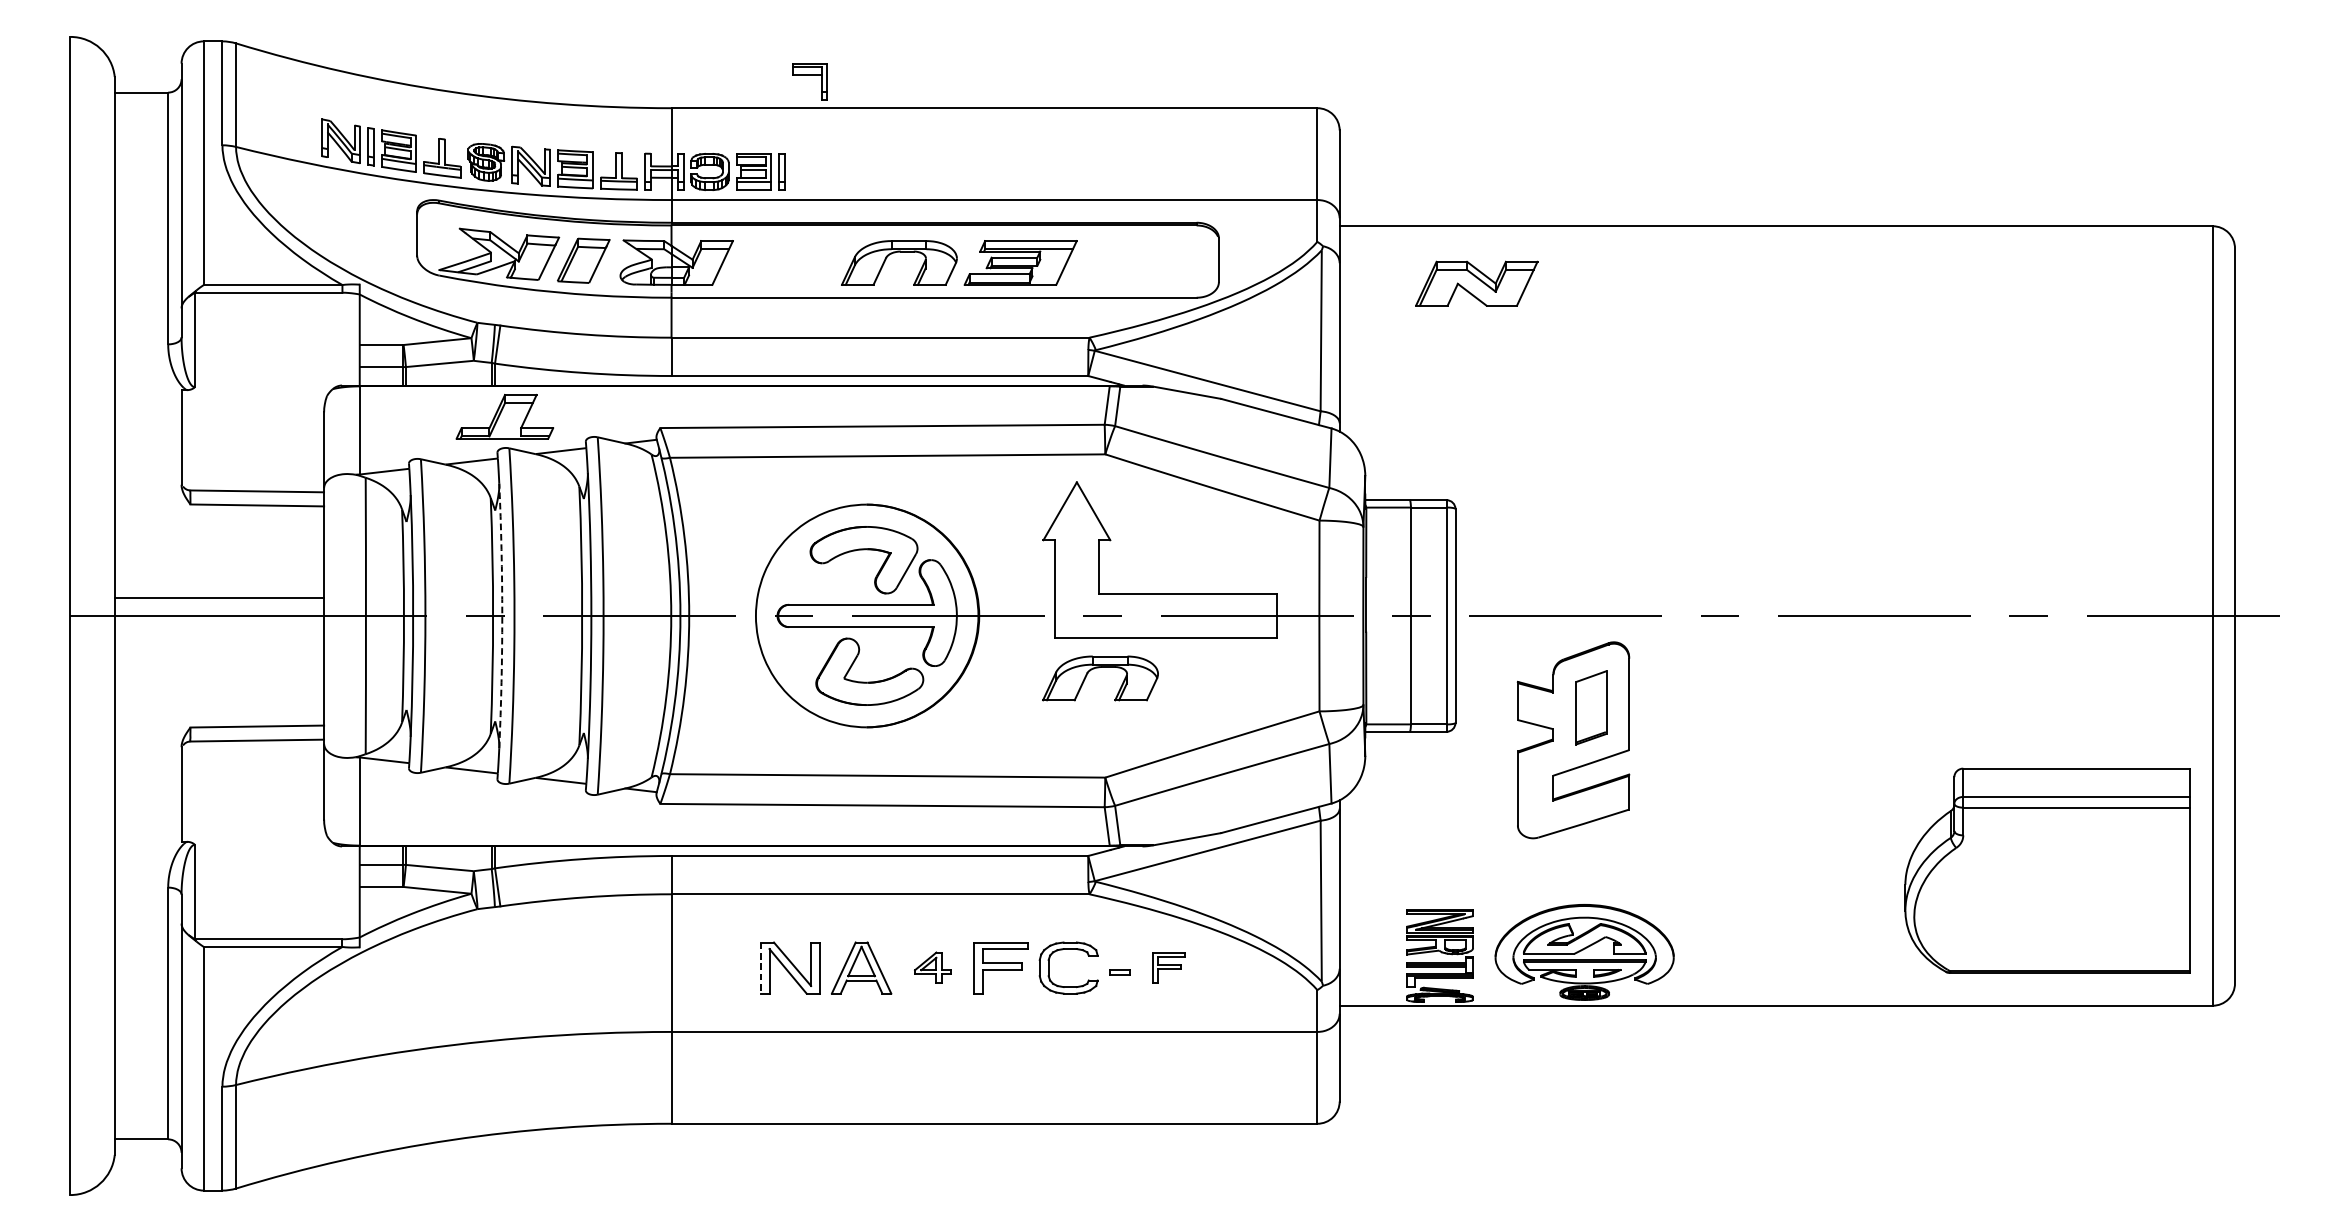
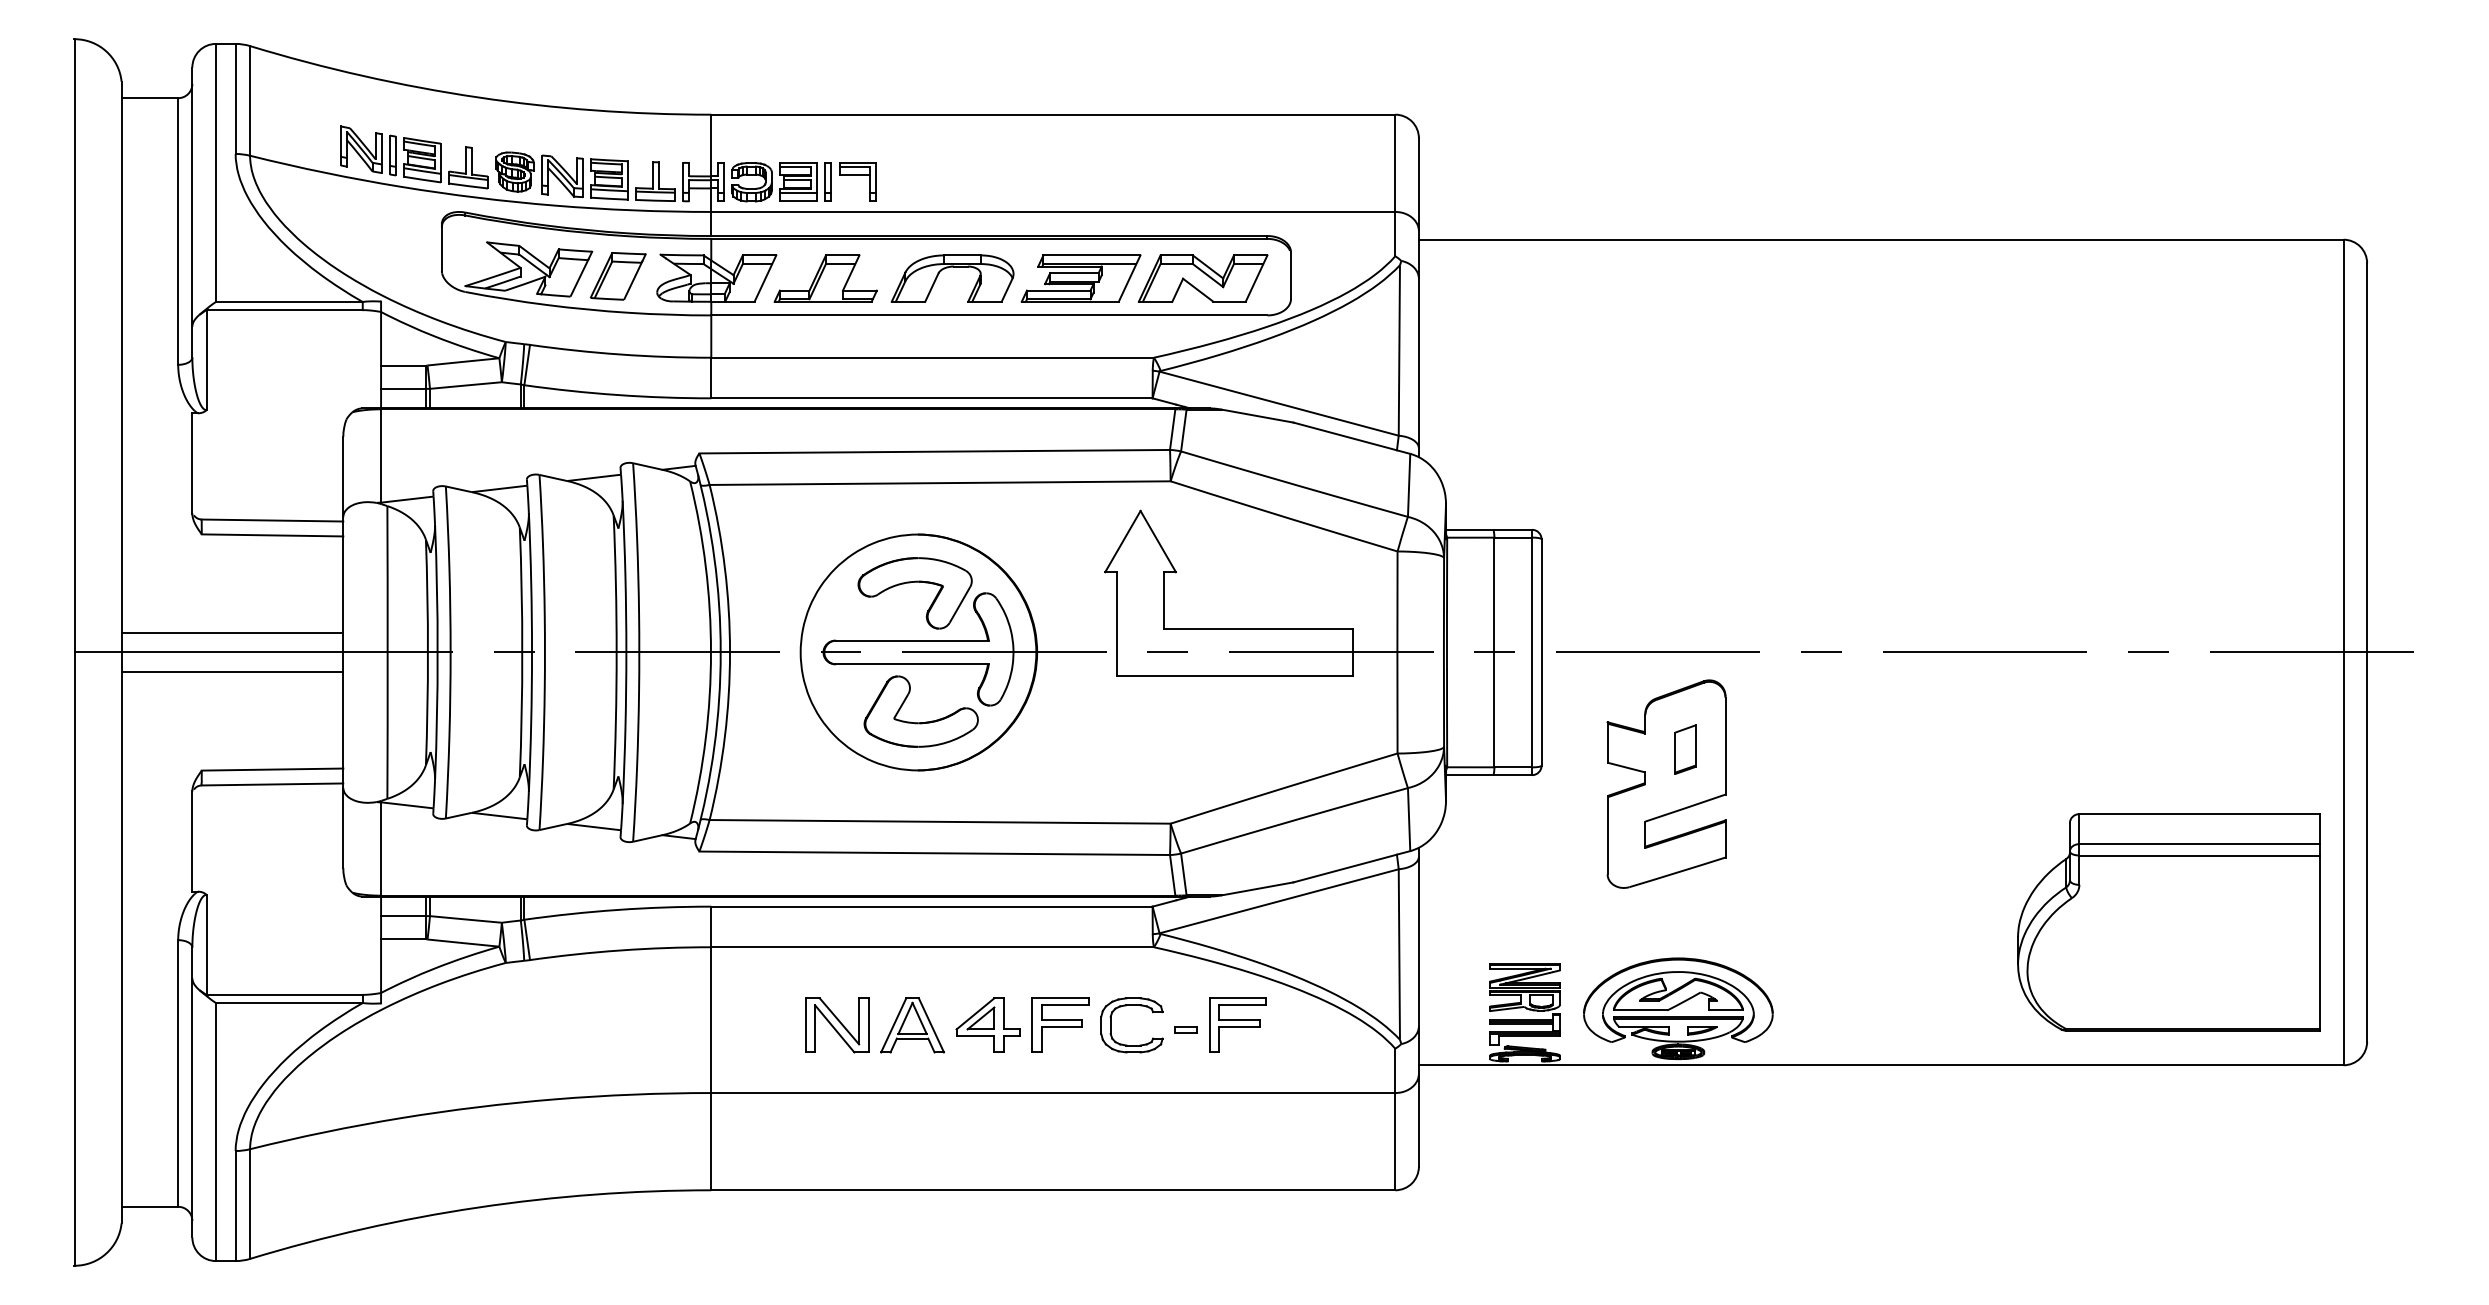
part: (809, 81) -> (857, 181), moved
part: (1477, 283) -> (1203, 278), moved
part: (504, 416) -> (825, 278), moved
arc: (502, 616) -> (532, 652), dashed -> solid
line: (219, 633) -> (232, 671), added
part: (1100, 667) -> (1165, 707), removed
part: (1591, 707) -> (1685, 749), size x0.62
part: (932, 967) -> (987, 1024), size x1.67
part: (1168, 967) -> (1237, 1024), size x1.67
line: (760, 968) -> (805, 1025), dashed -> solid

